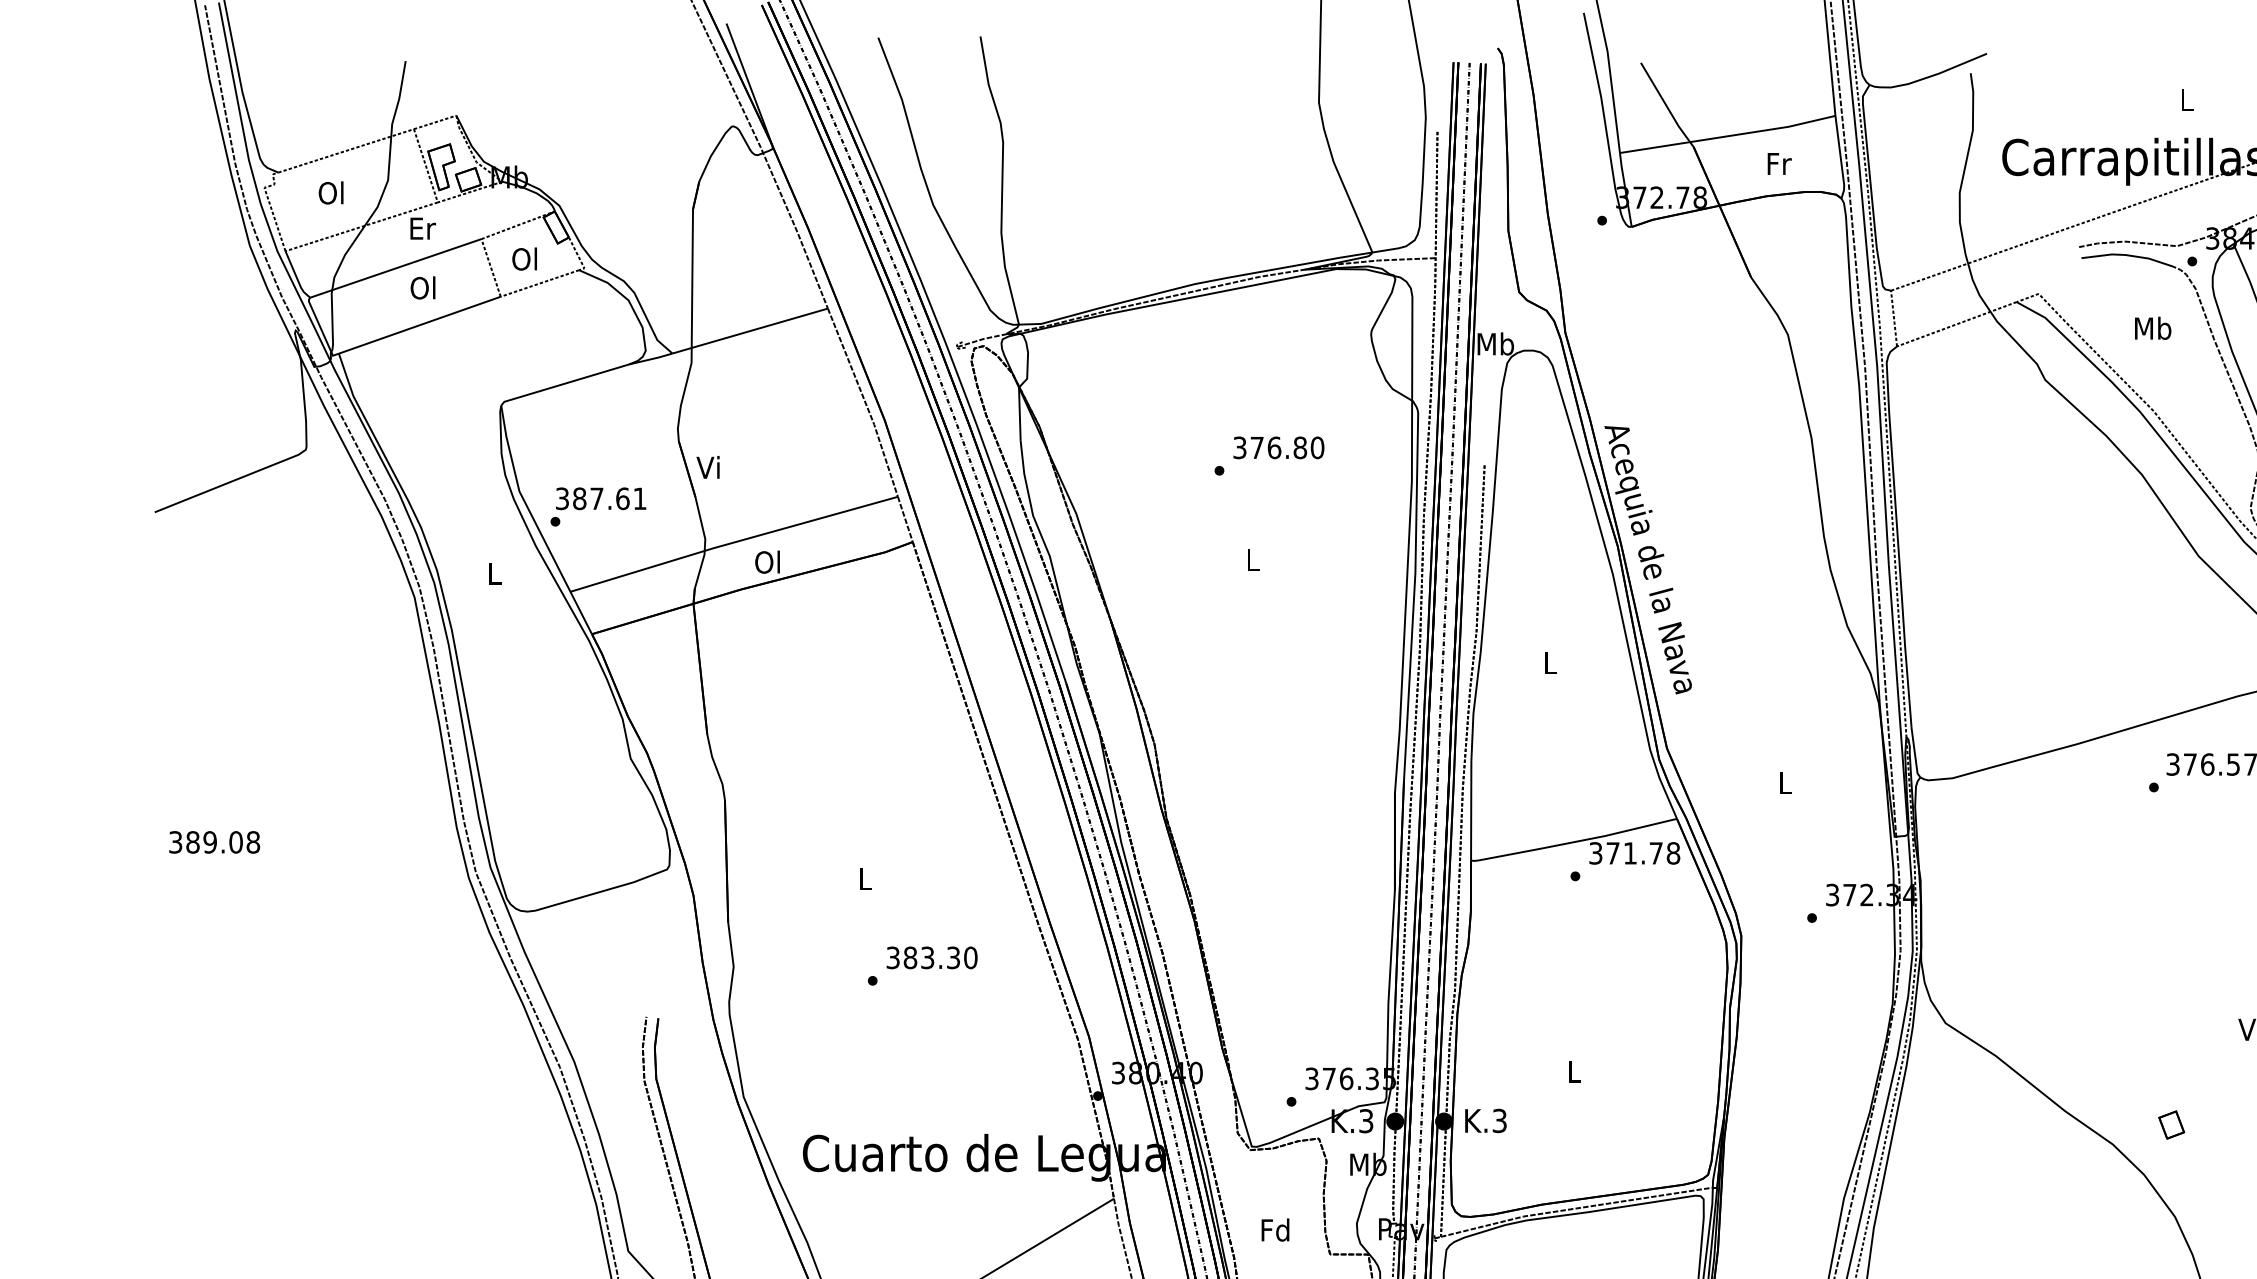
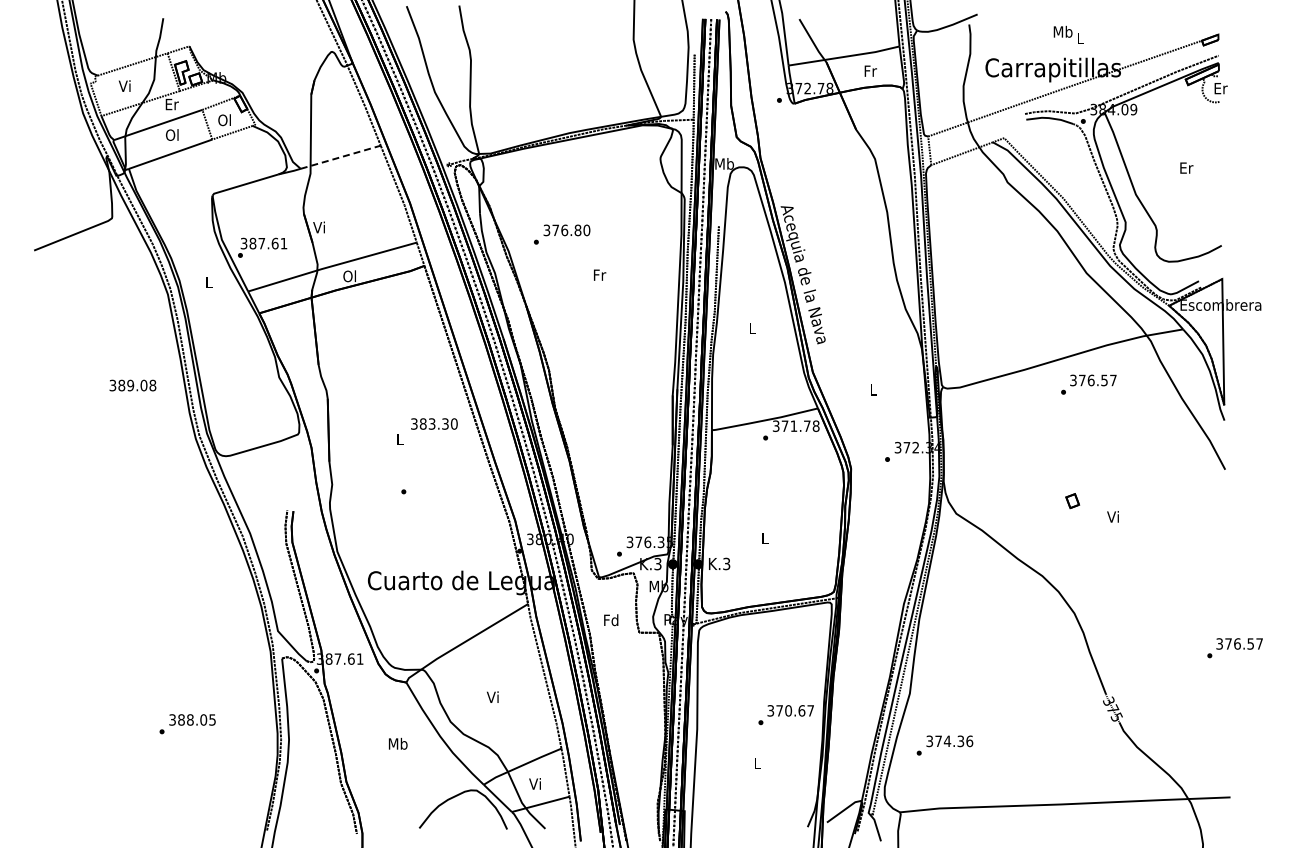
text: (330, 193) -> (124, 86), Ol -> Vi
text: (2151, 327) -> (1062, 31), moved
line: (749, 331) -> (340, 157), solid -> dashed
text: (1270, 455) -> (562, 234), moved
text: (1252, 558) -> (599, 274), L -> Fr
text: (213, 842) -> (132, 385), moved
text: (932, 956) -> (434, 423), moved
part: (2171, 1125) -> (1072, 501), moved

